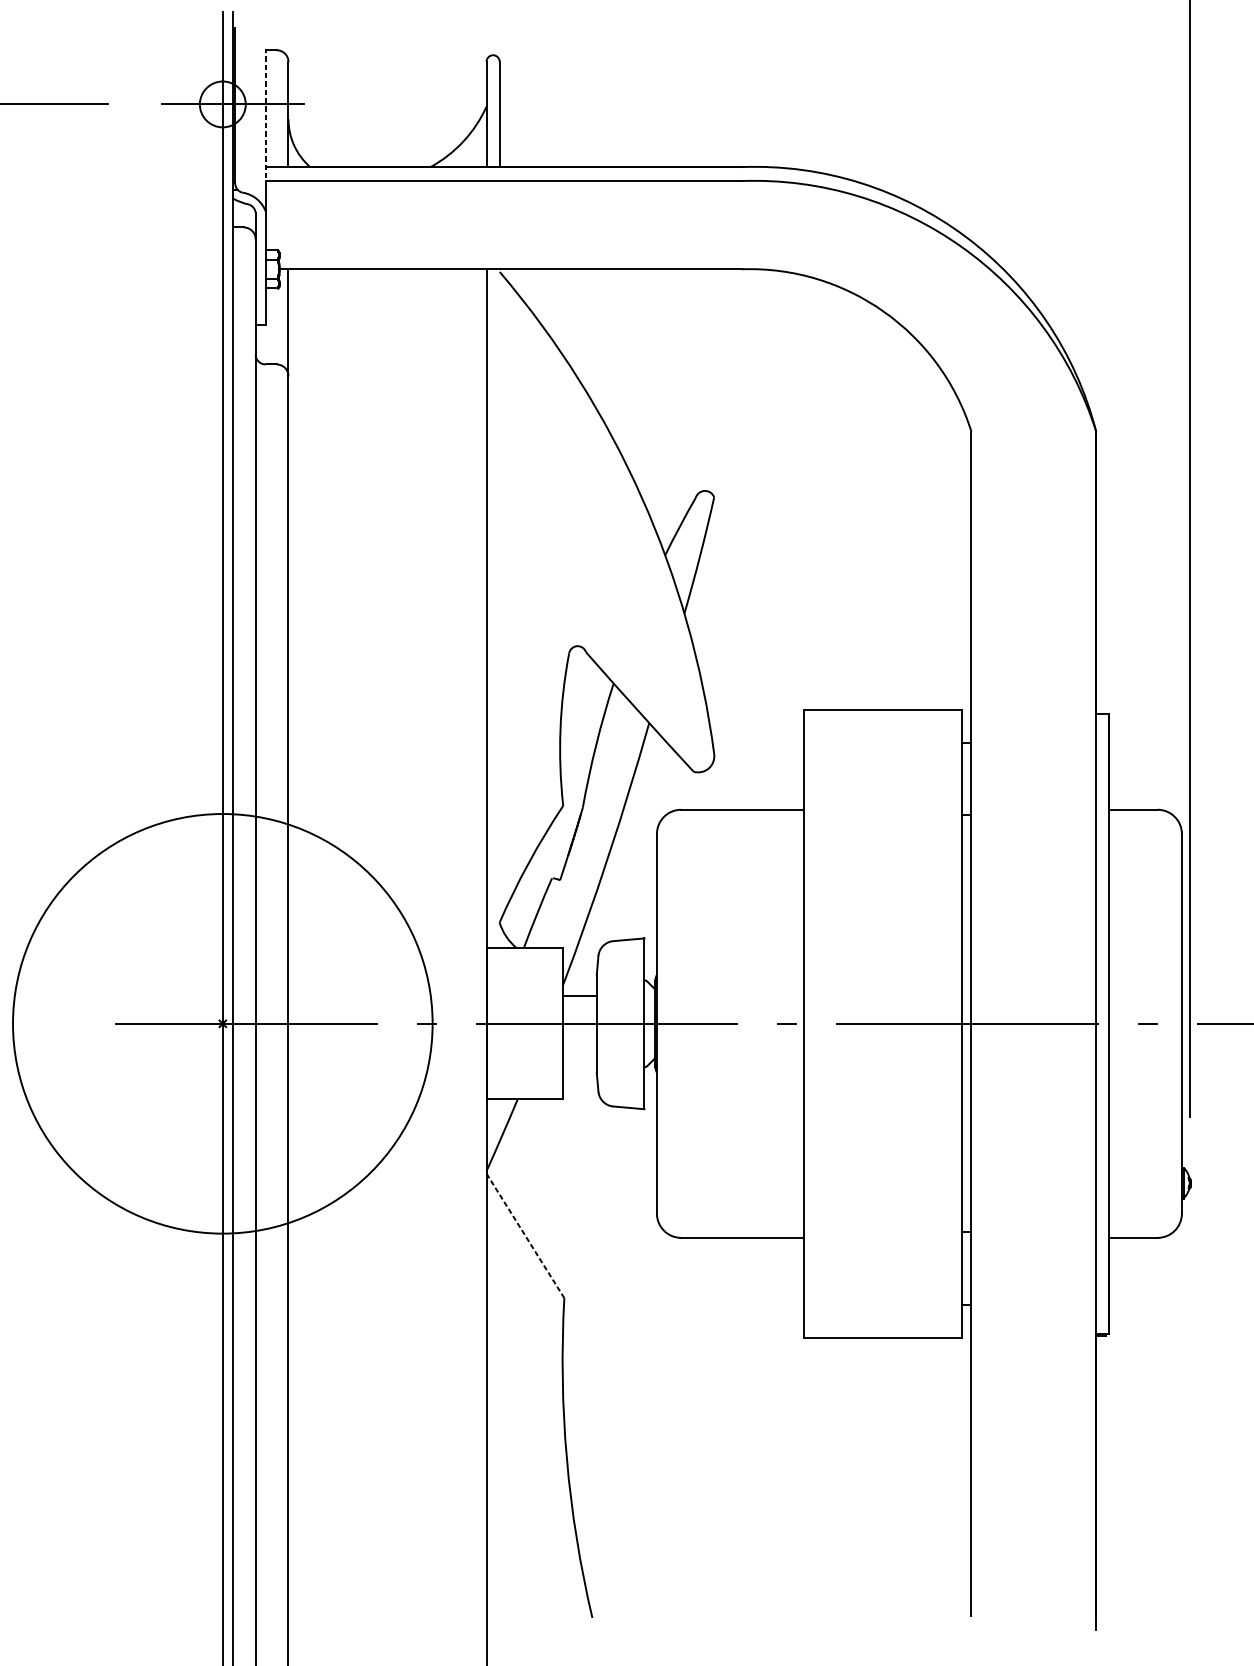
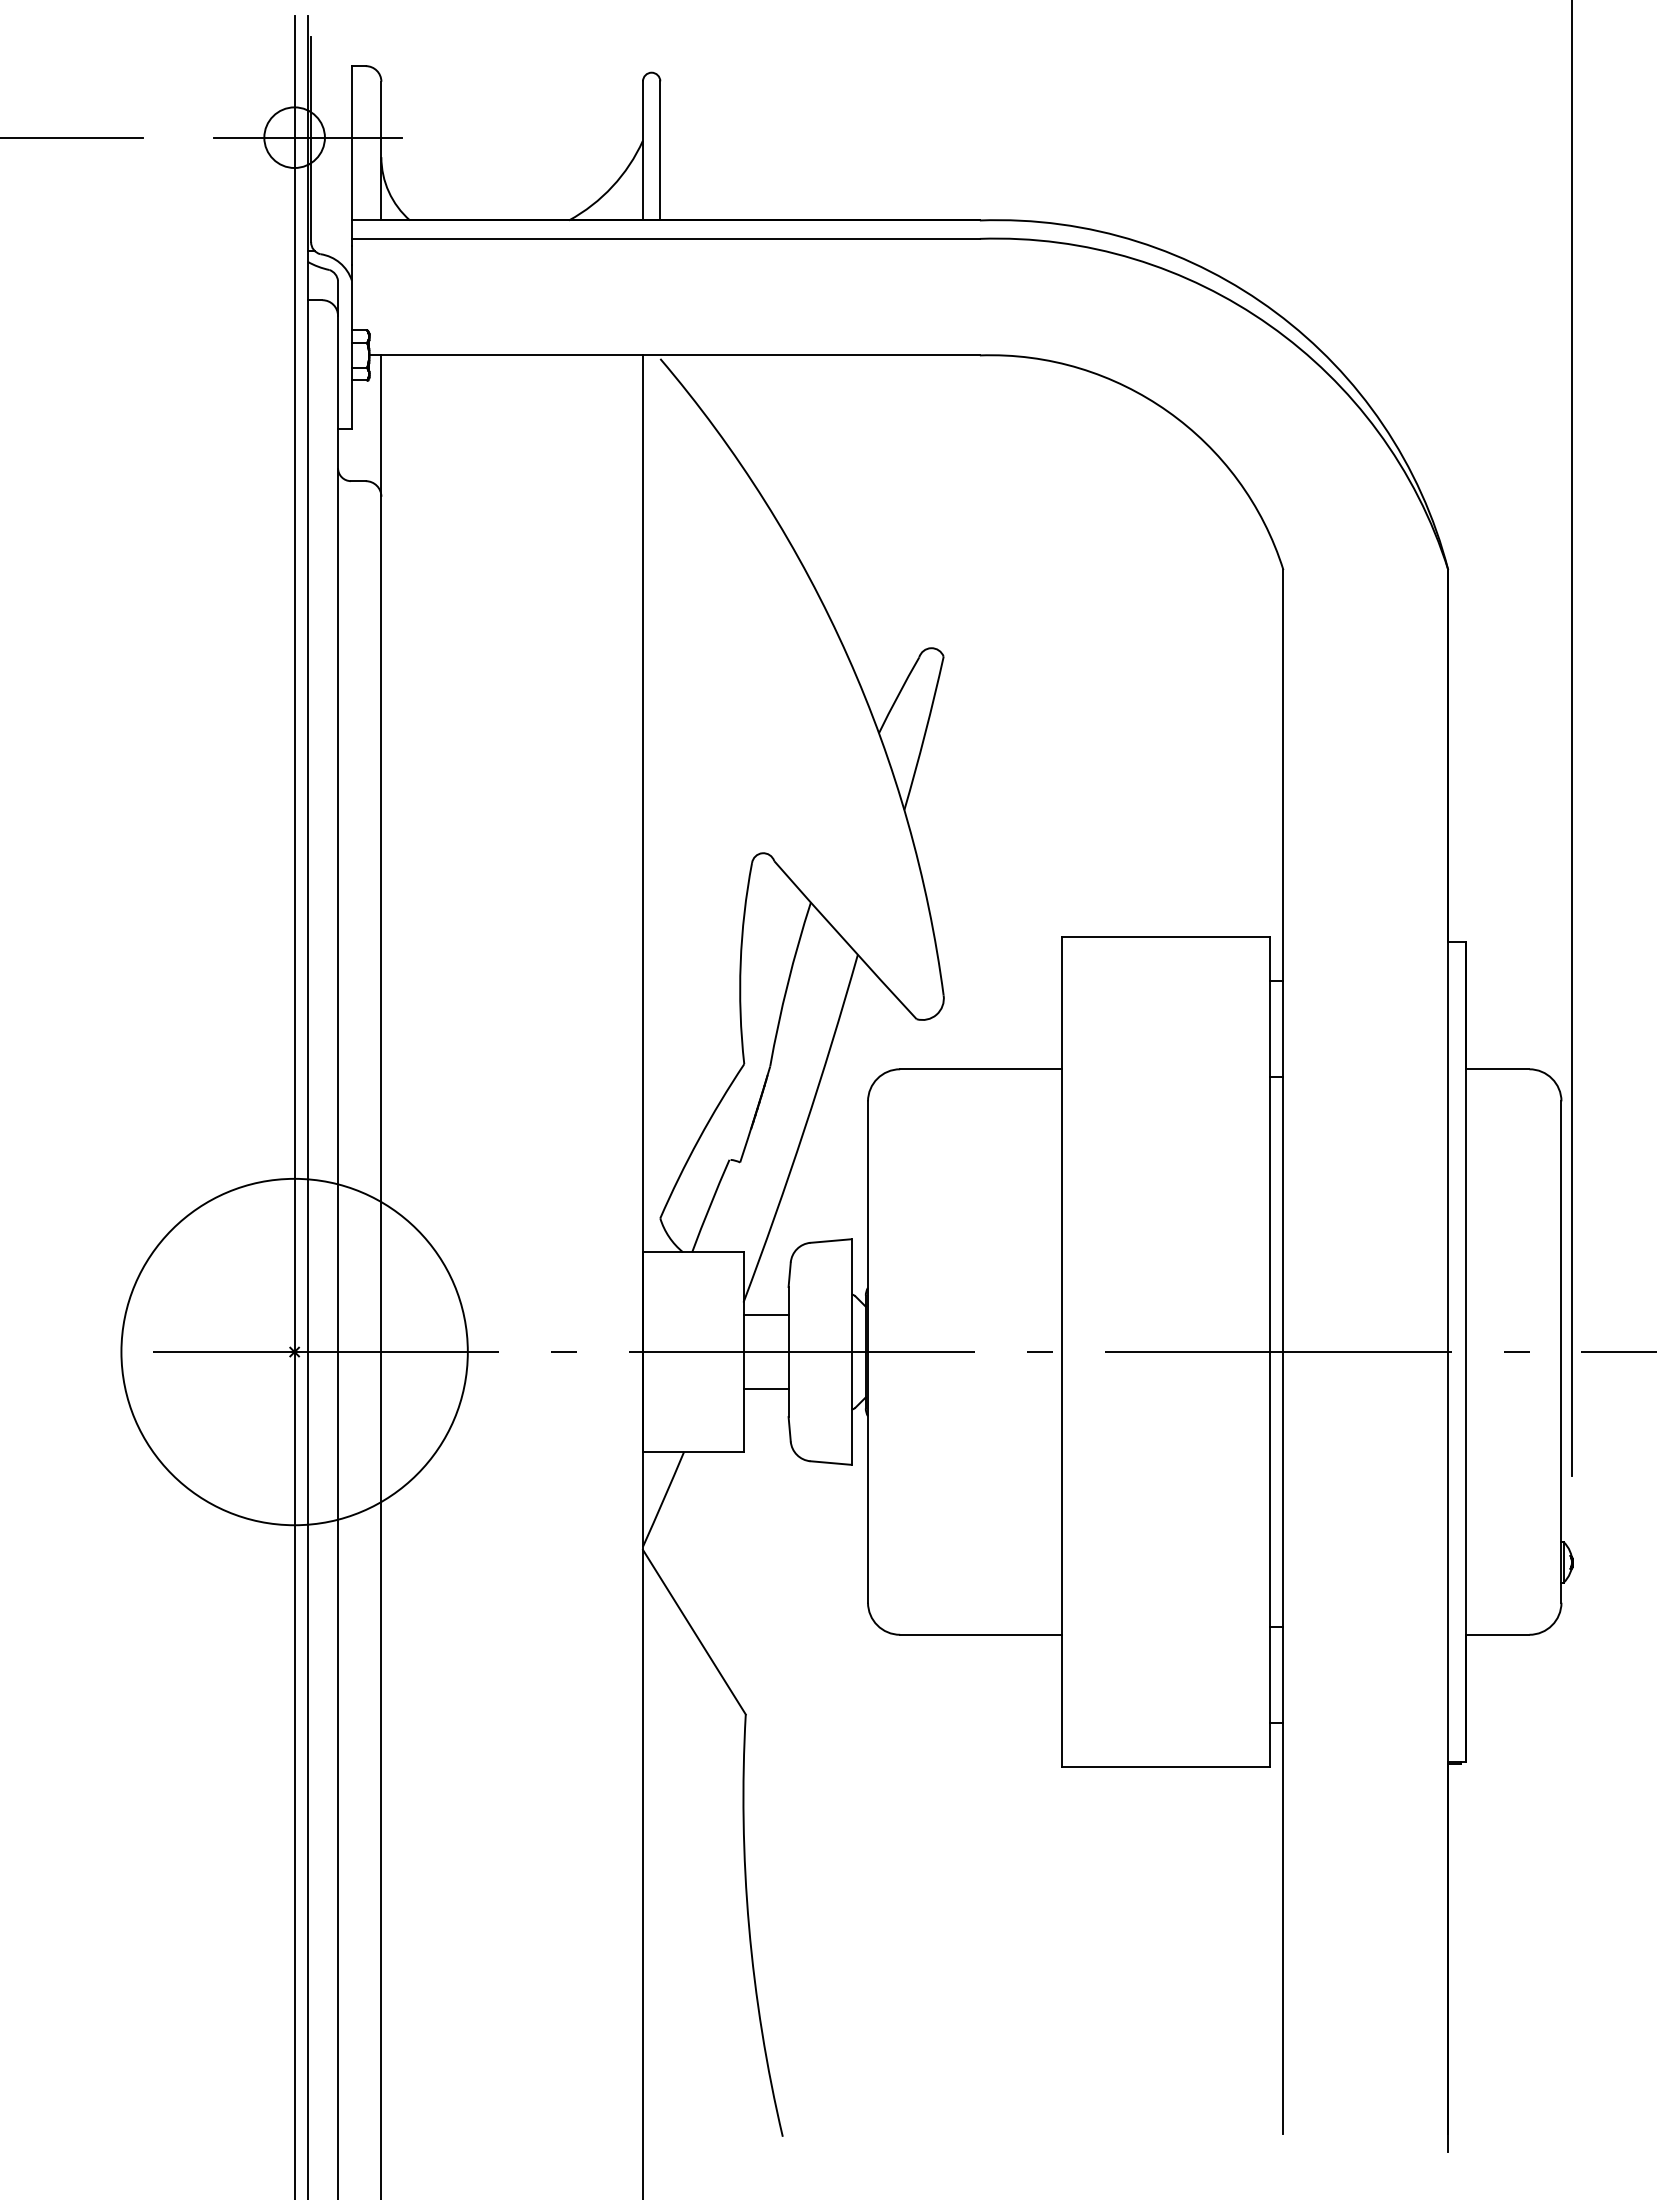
line: (265, 117) -> (351, 155), dashed -> solid
circle: (222, 1023) -> (294, 1351), size x0.62
line: (579, 1051) -> (765, 1388), added
line: (525, 1235) -> (694, 1631), dashed -> solid

